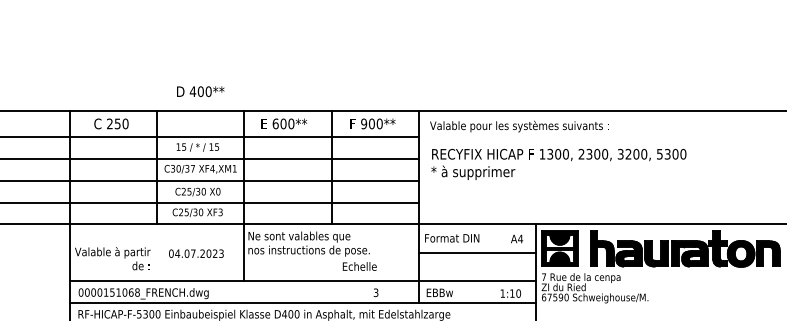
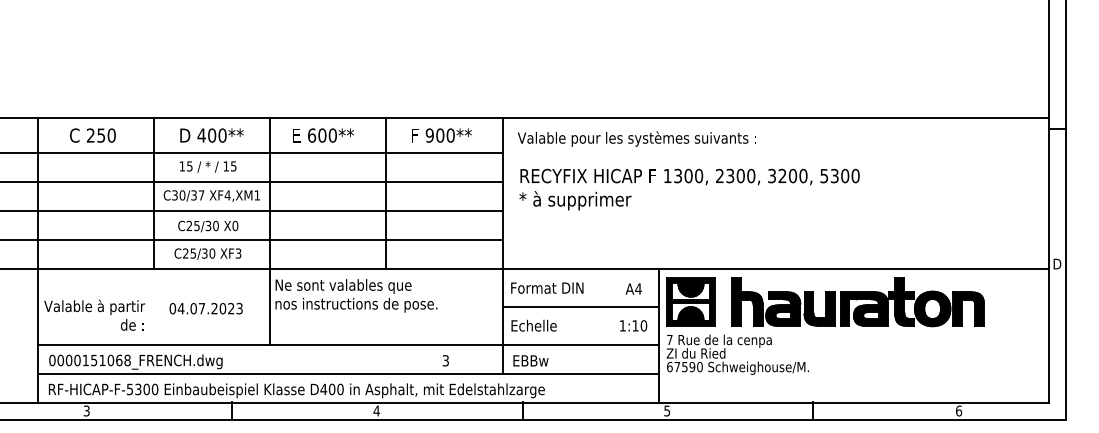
text: (200, 91) -> (211, 135), moved
text: (359, 266) -> (533, 325), moved
text: (510, 293) -> (633, 325), moved

